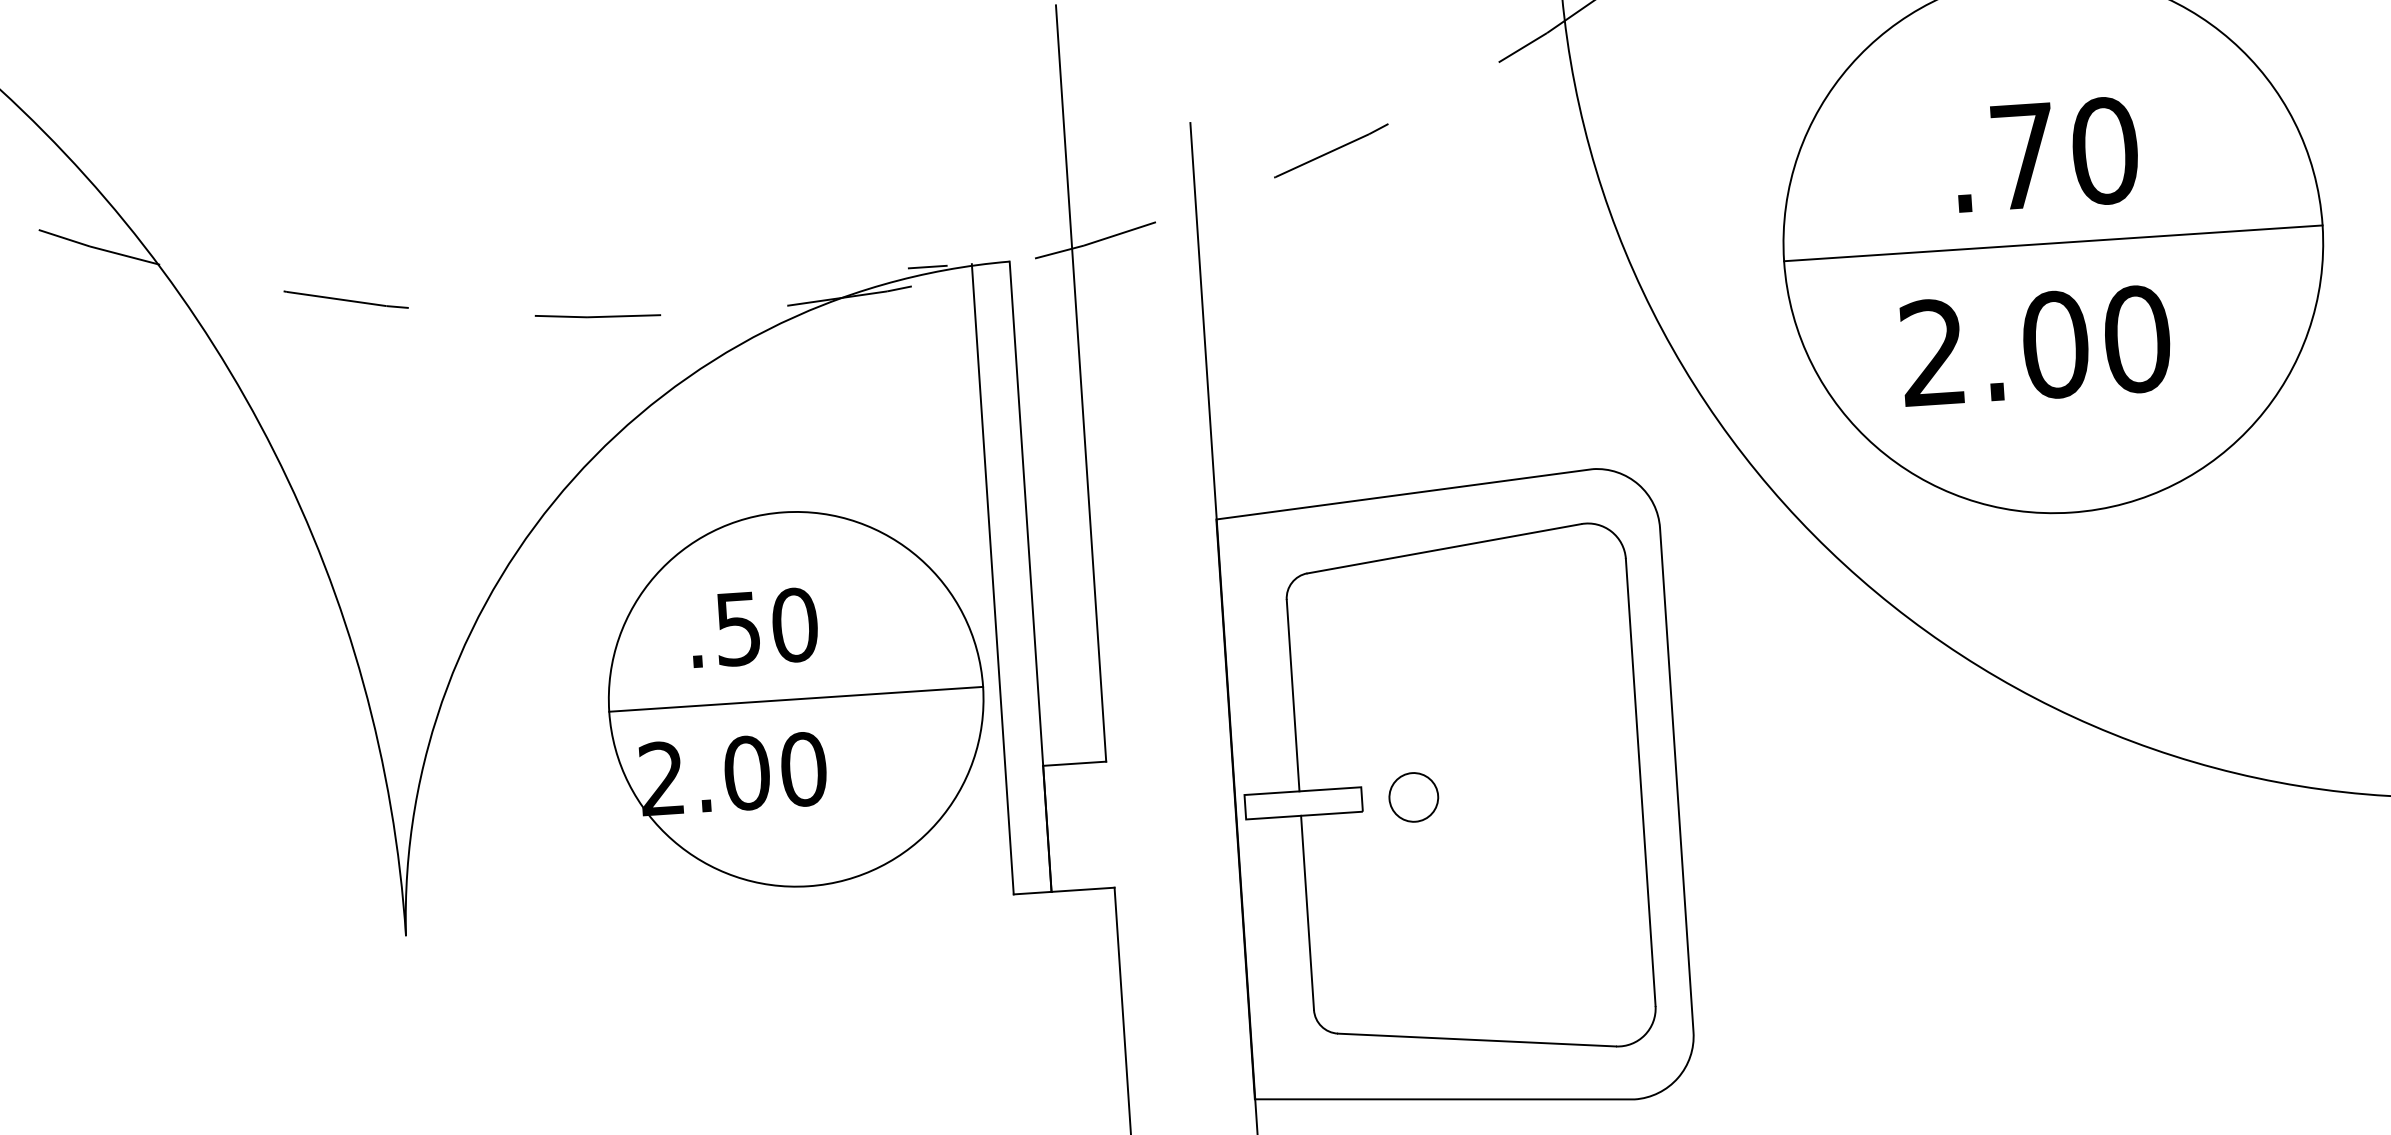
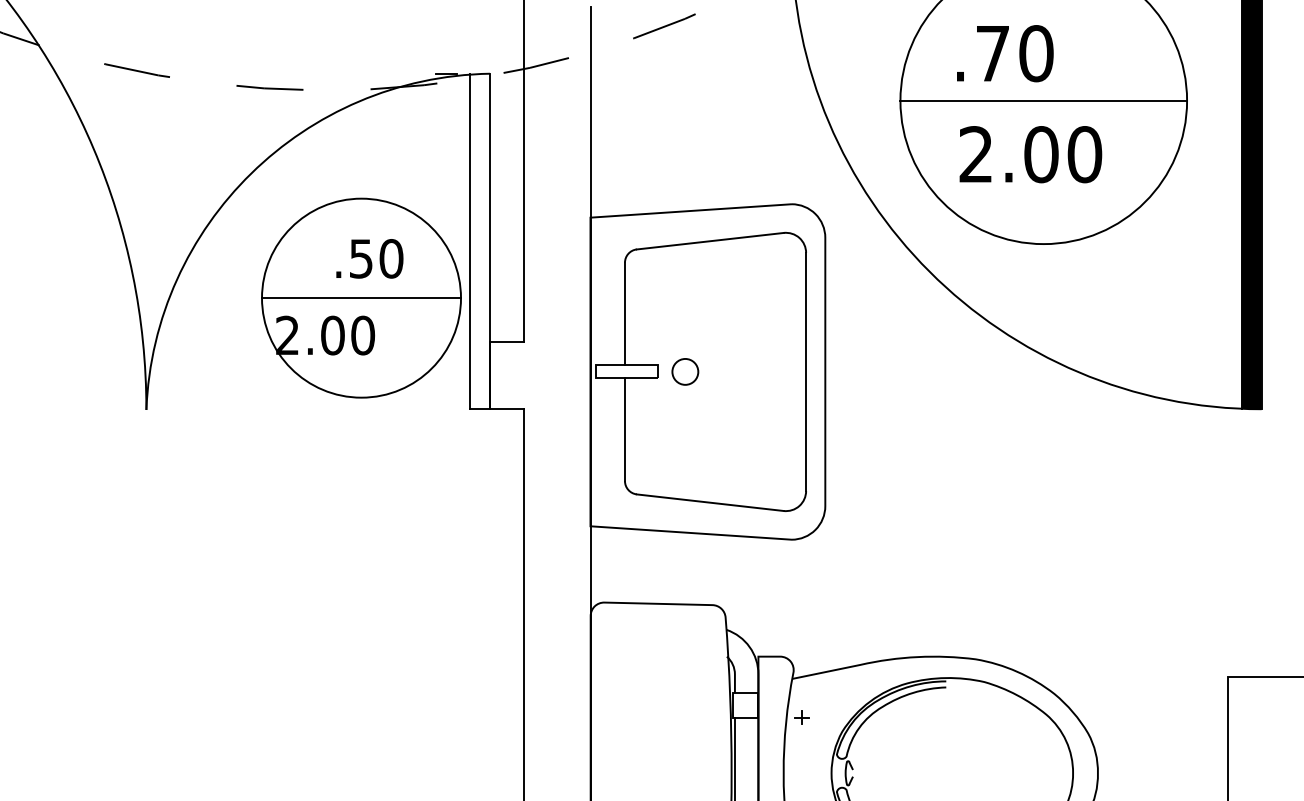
text: (2046, 154) -> (1005, 53), moved
text: (753, 627) -> (369, 258), moved

